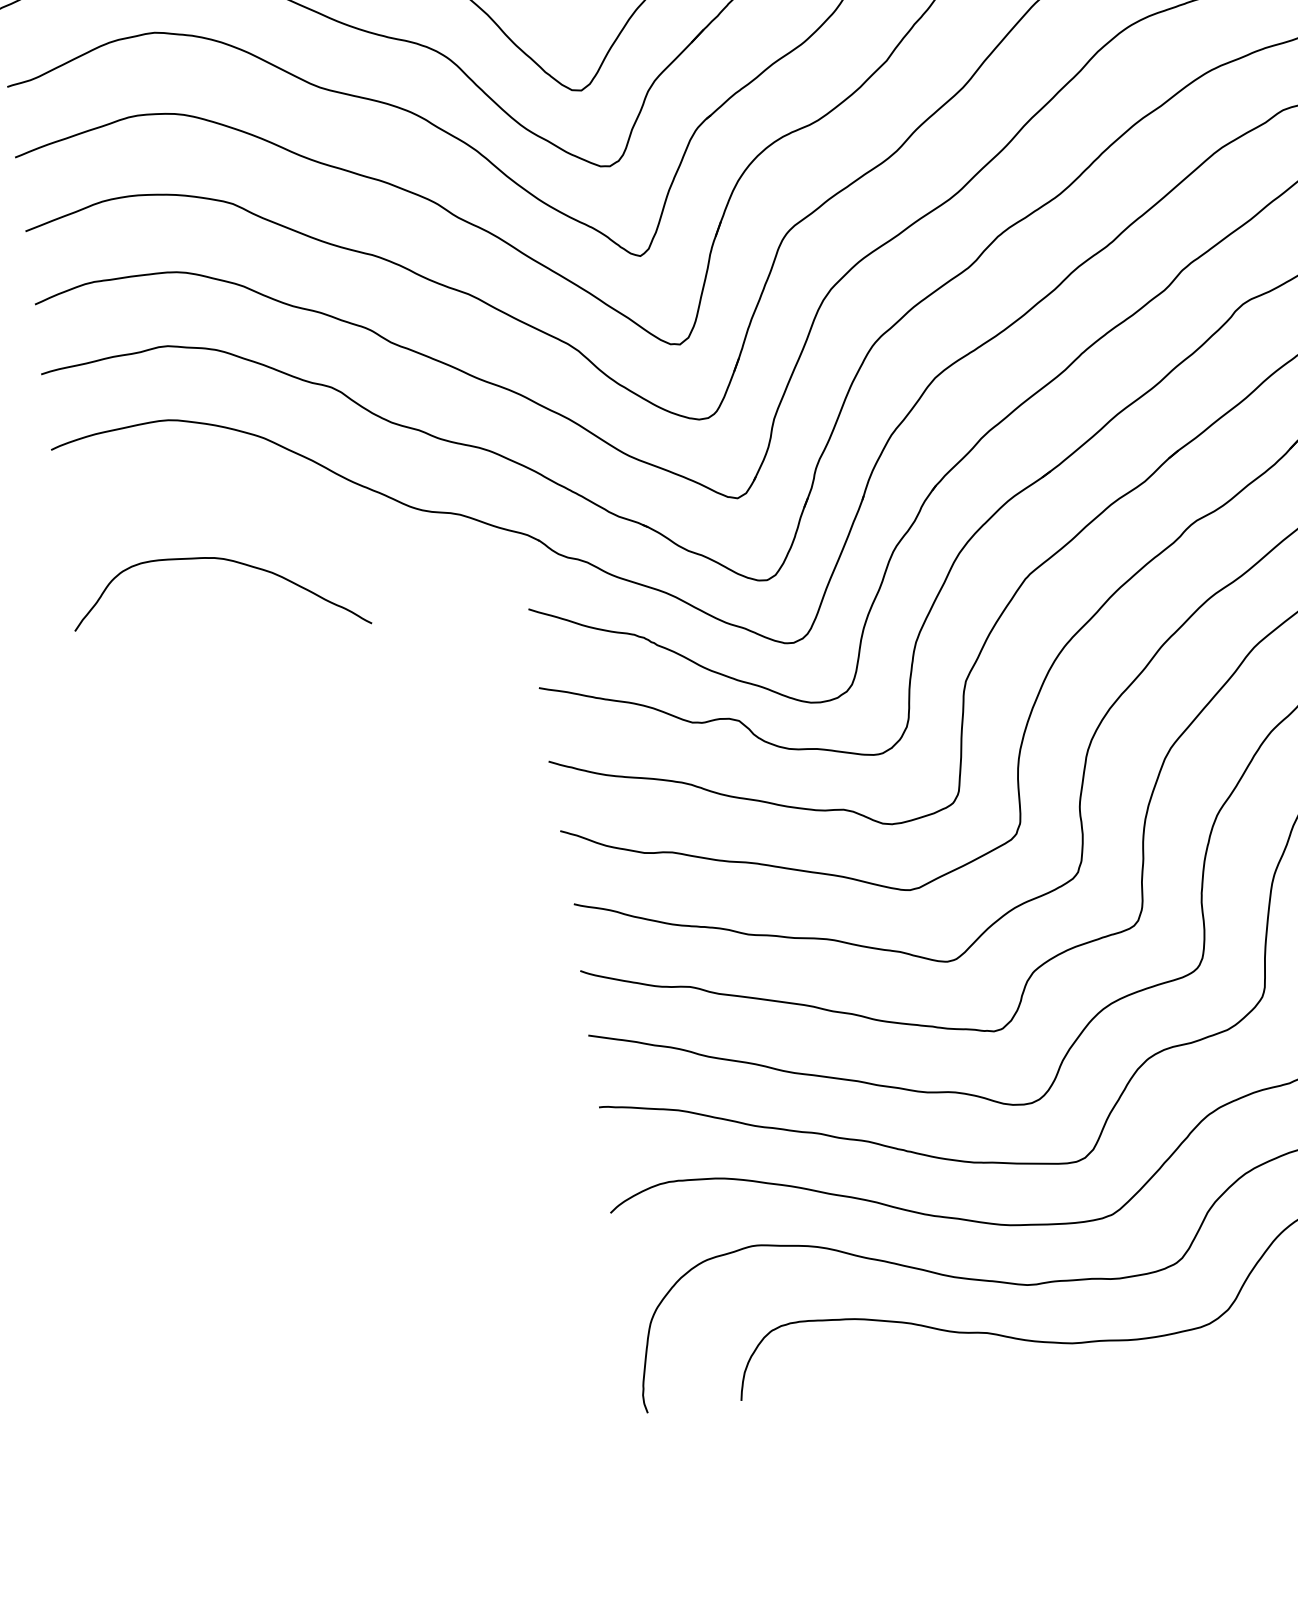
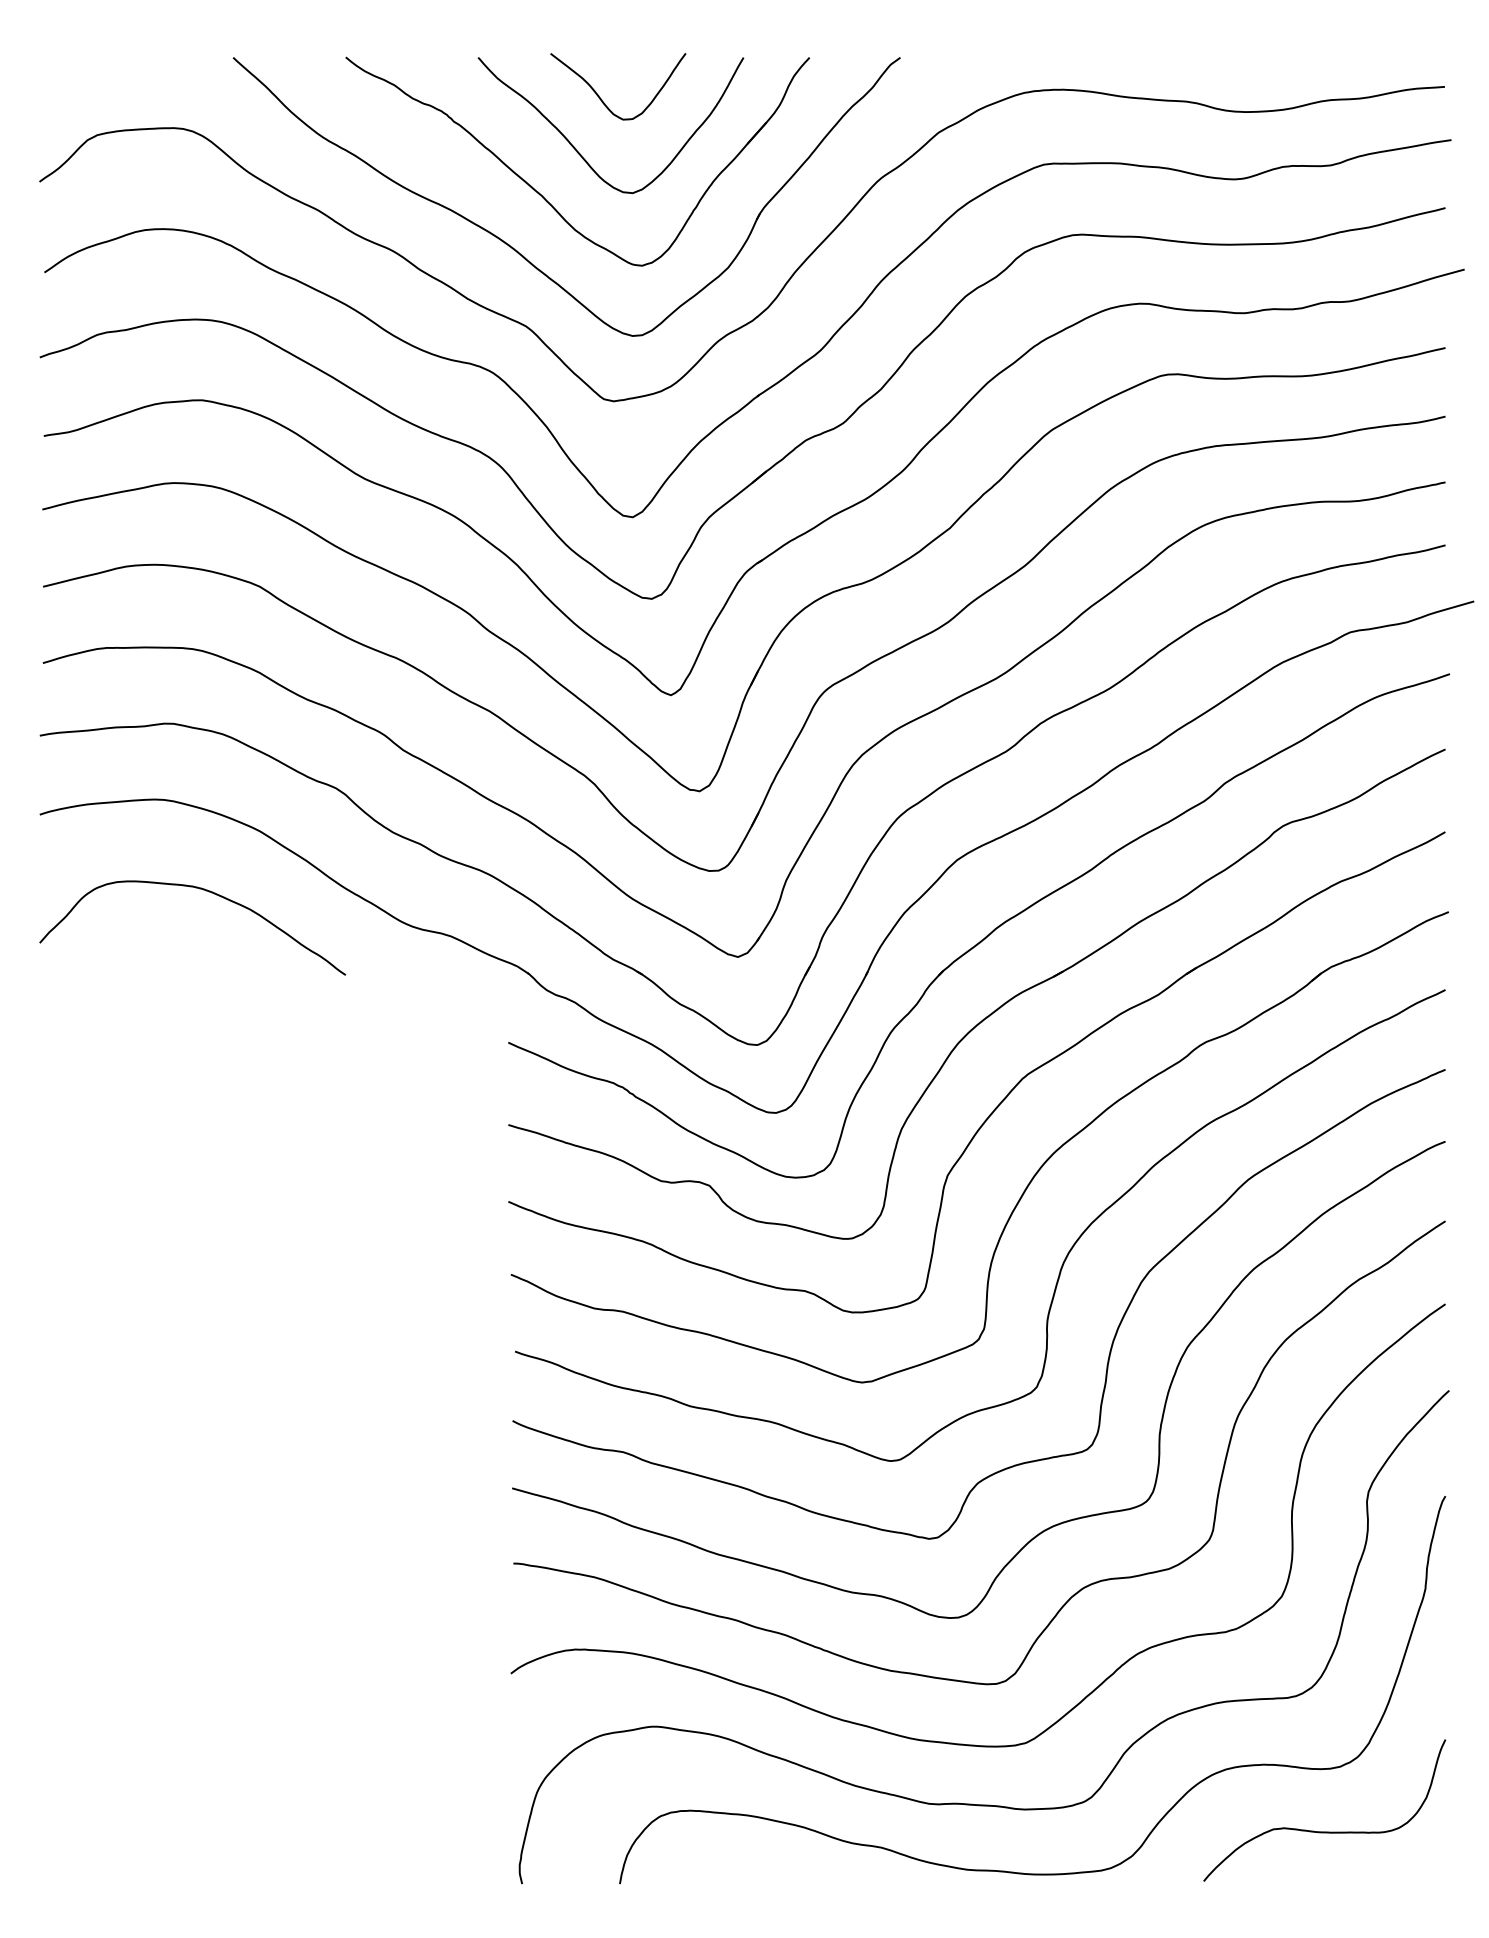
curve: (225, 560) -> (203, 890), moved

